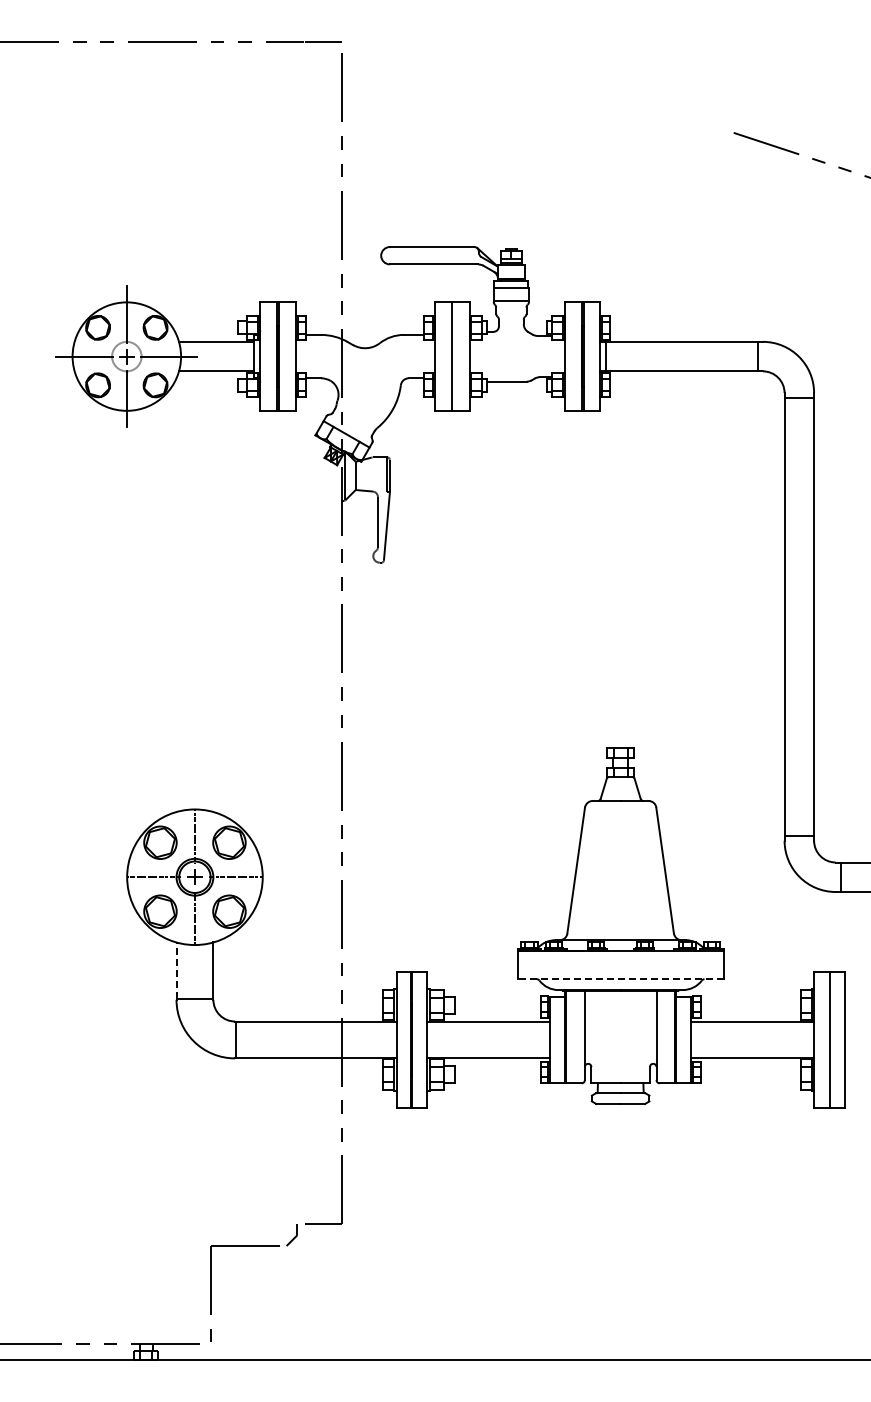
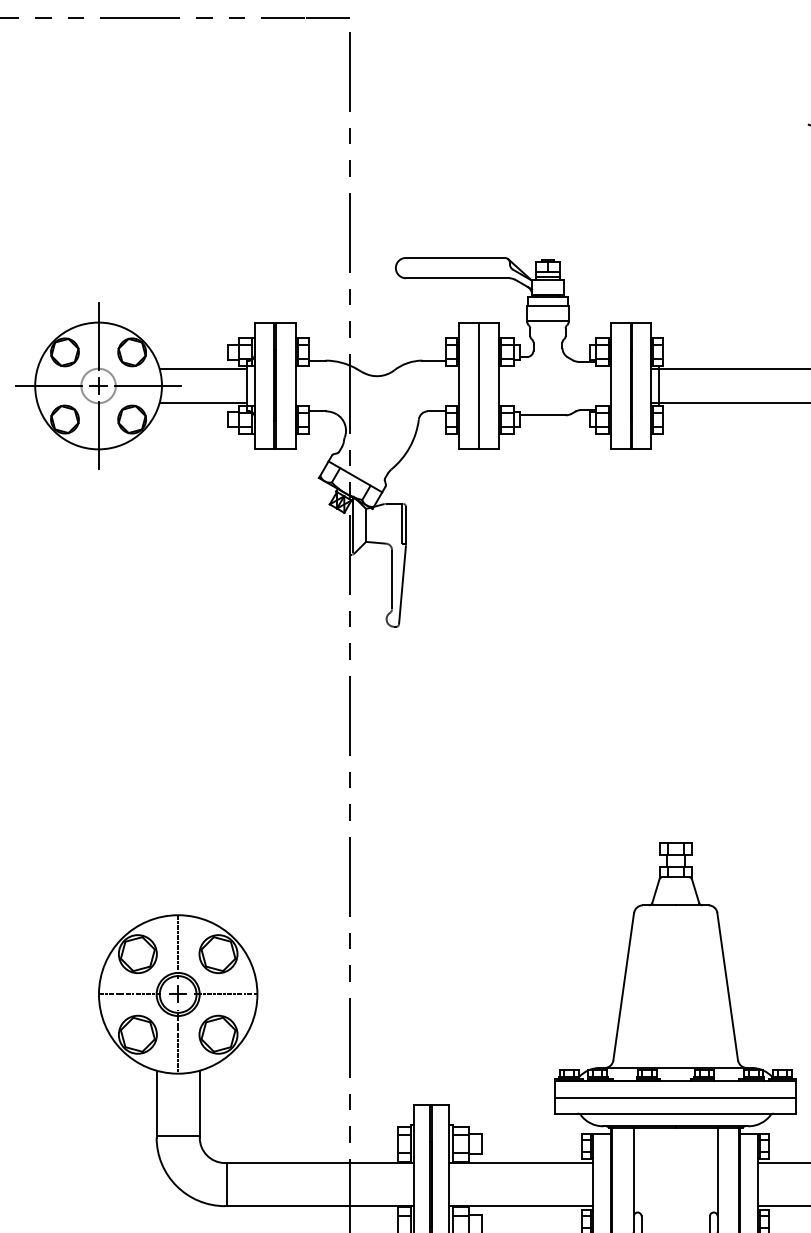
line: (620, 966) -> (675, 1098), added
line: (176, 970) -> (156, 1103), dashed -> solid
line: (620, 979) -> (675, 1113), dashed -> solid

